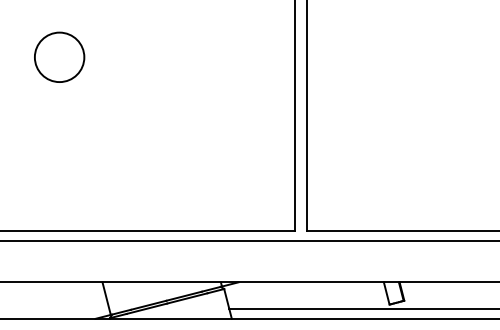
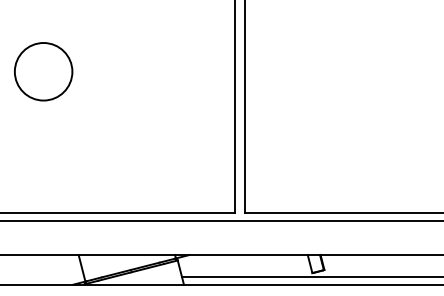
circle: (59, 56) -> (43, 71), size x1.43

